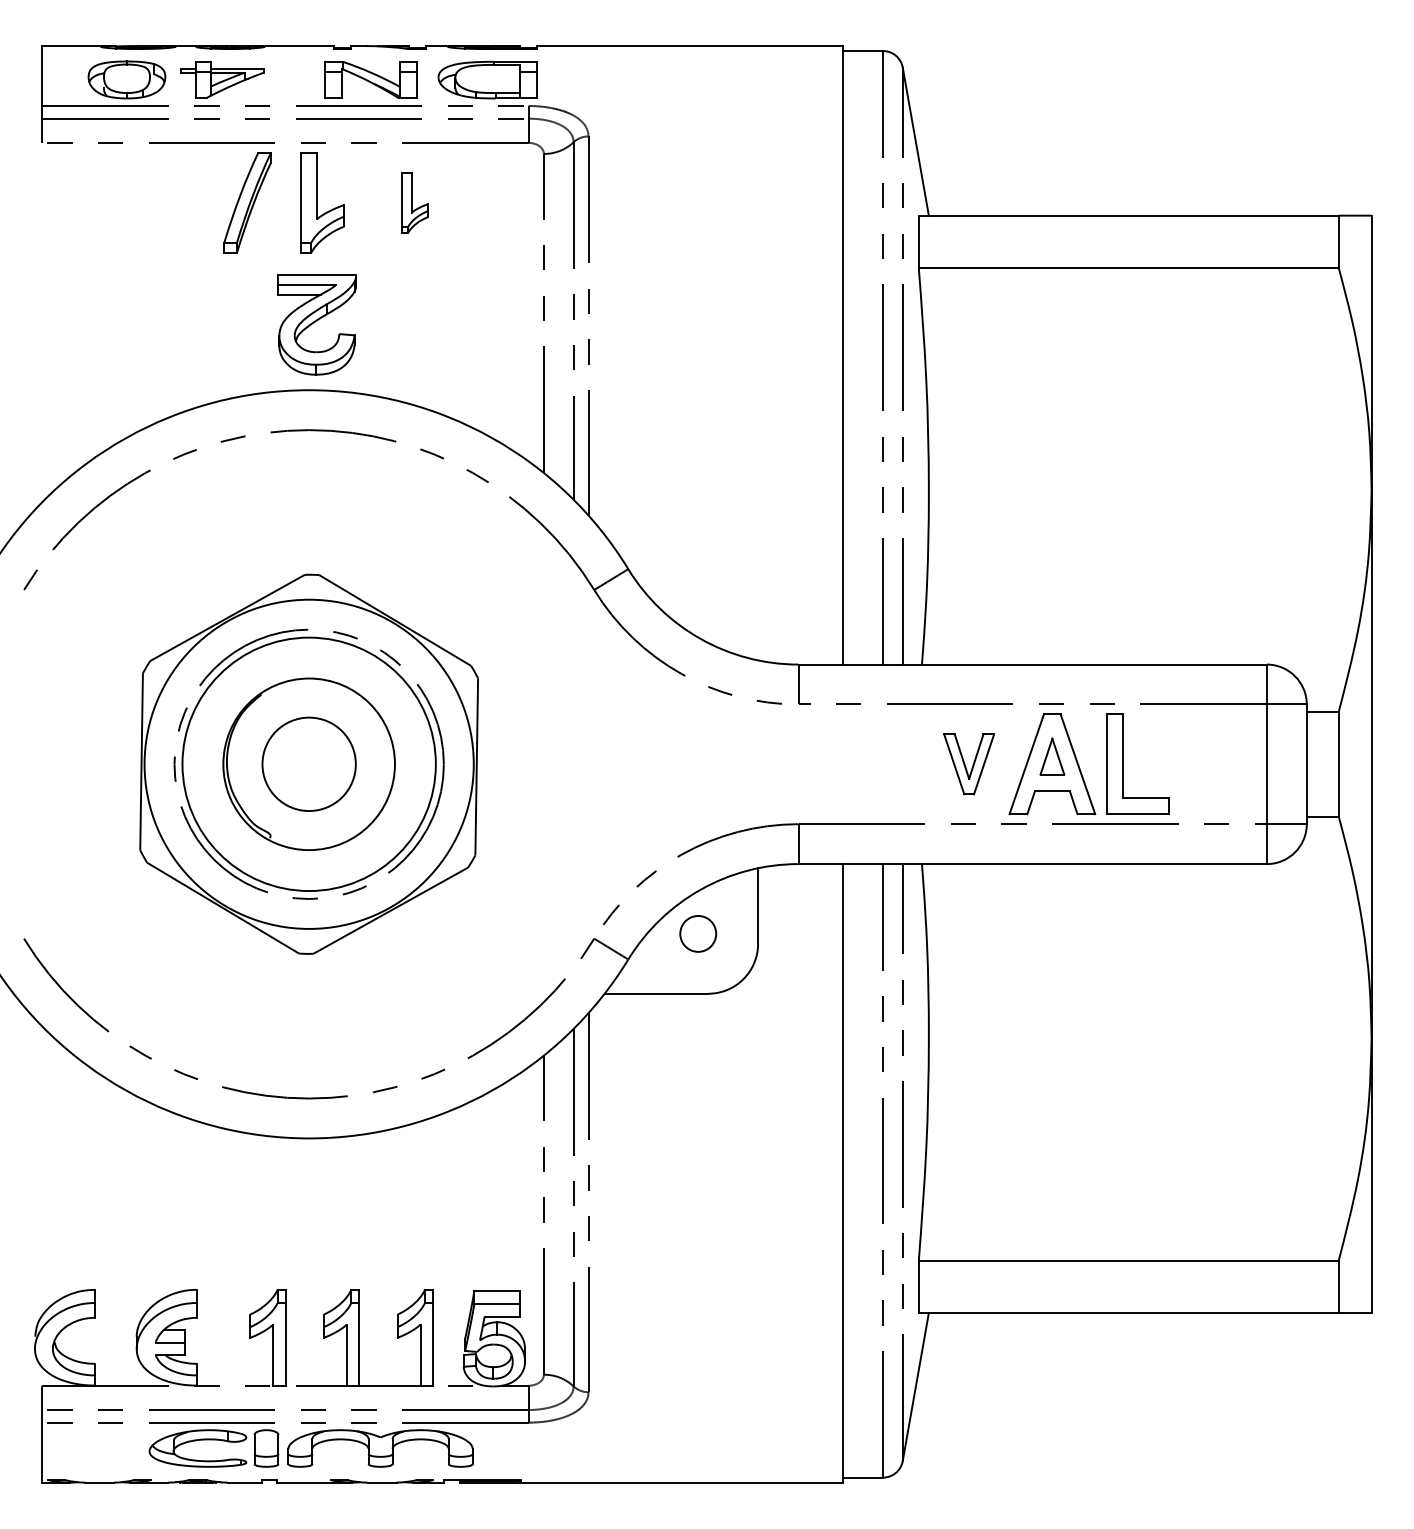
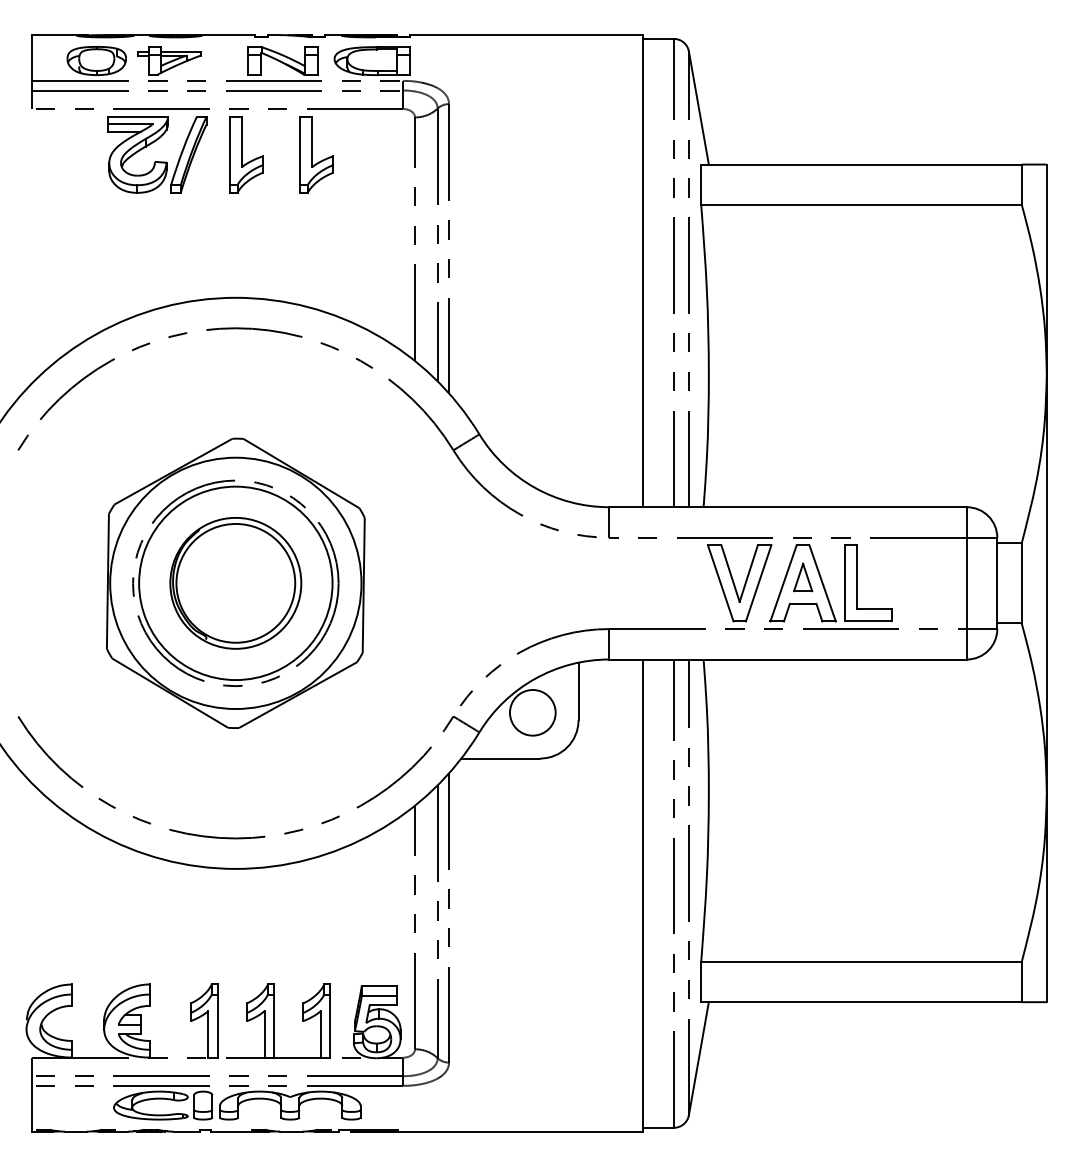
part: (415, 202) -> (316, 154), size x1.67
part: (316, 324) -> (137, 154), moved
circle: (308, 764) -> (235, 583), size x1.67
part: (968, 764) -> (739, 583), size x1.67
circle: (698, 933) -> (533, 712), size x1.67

